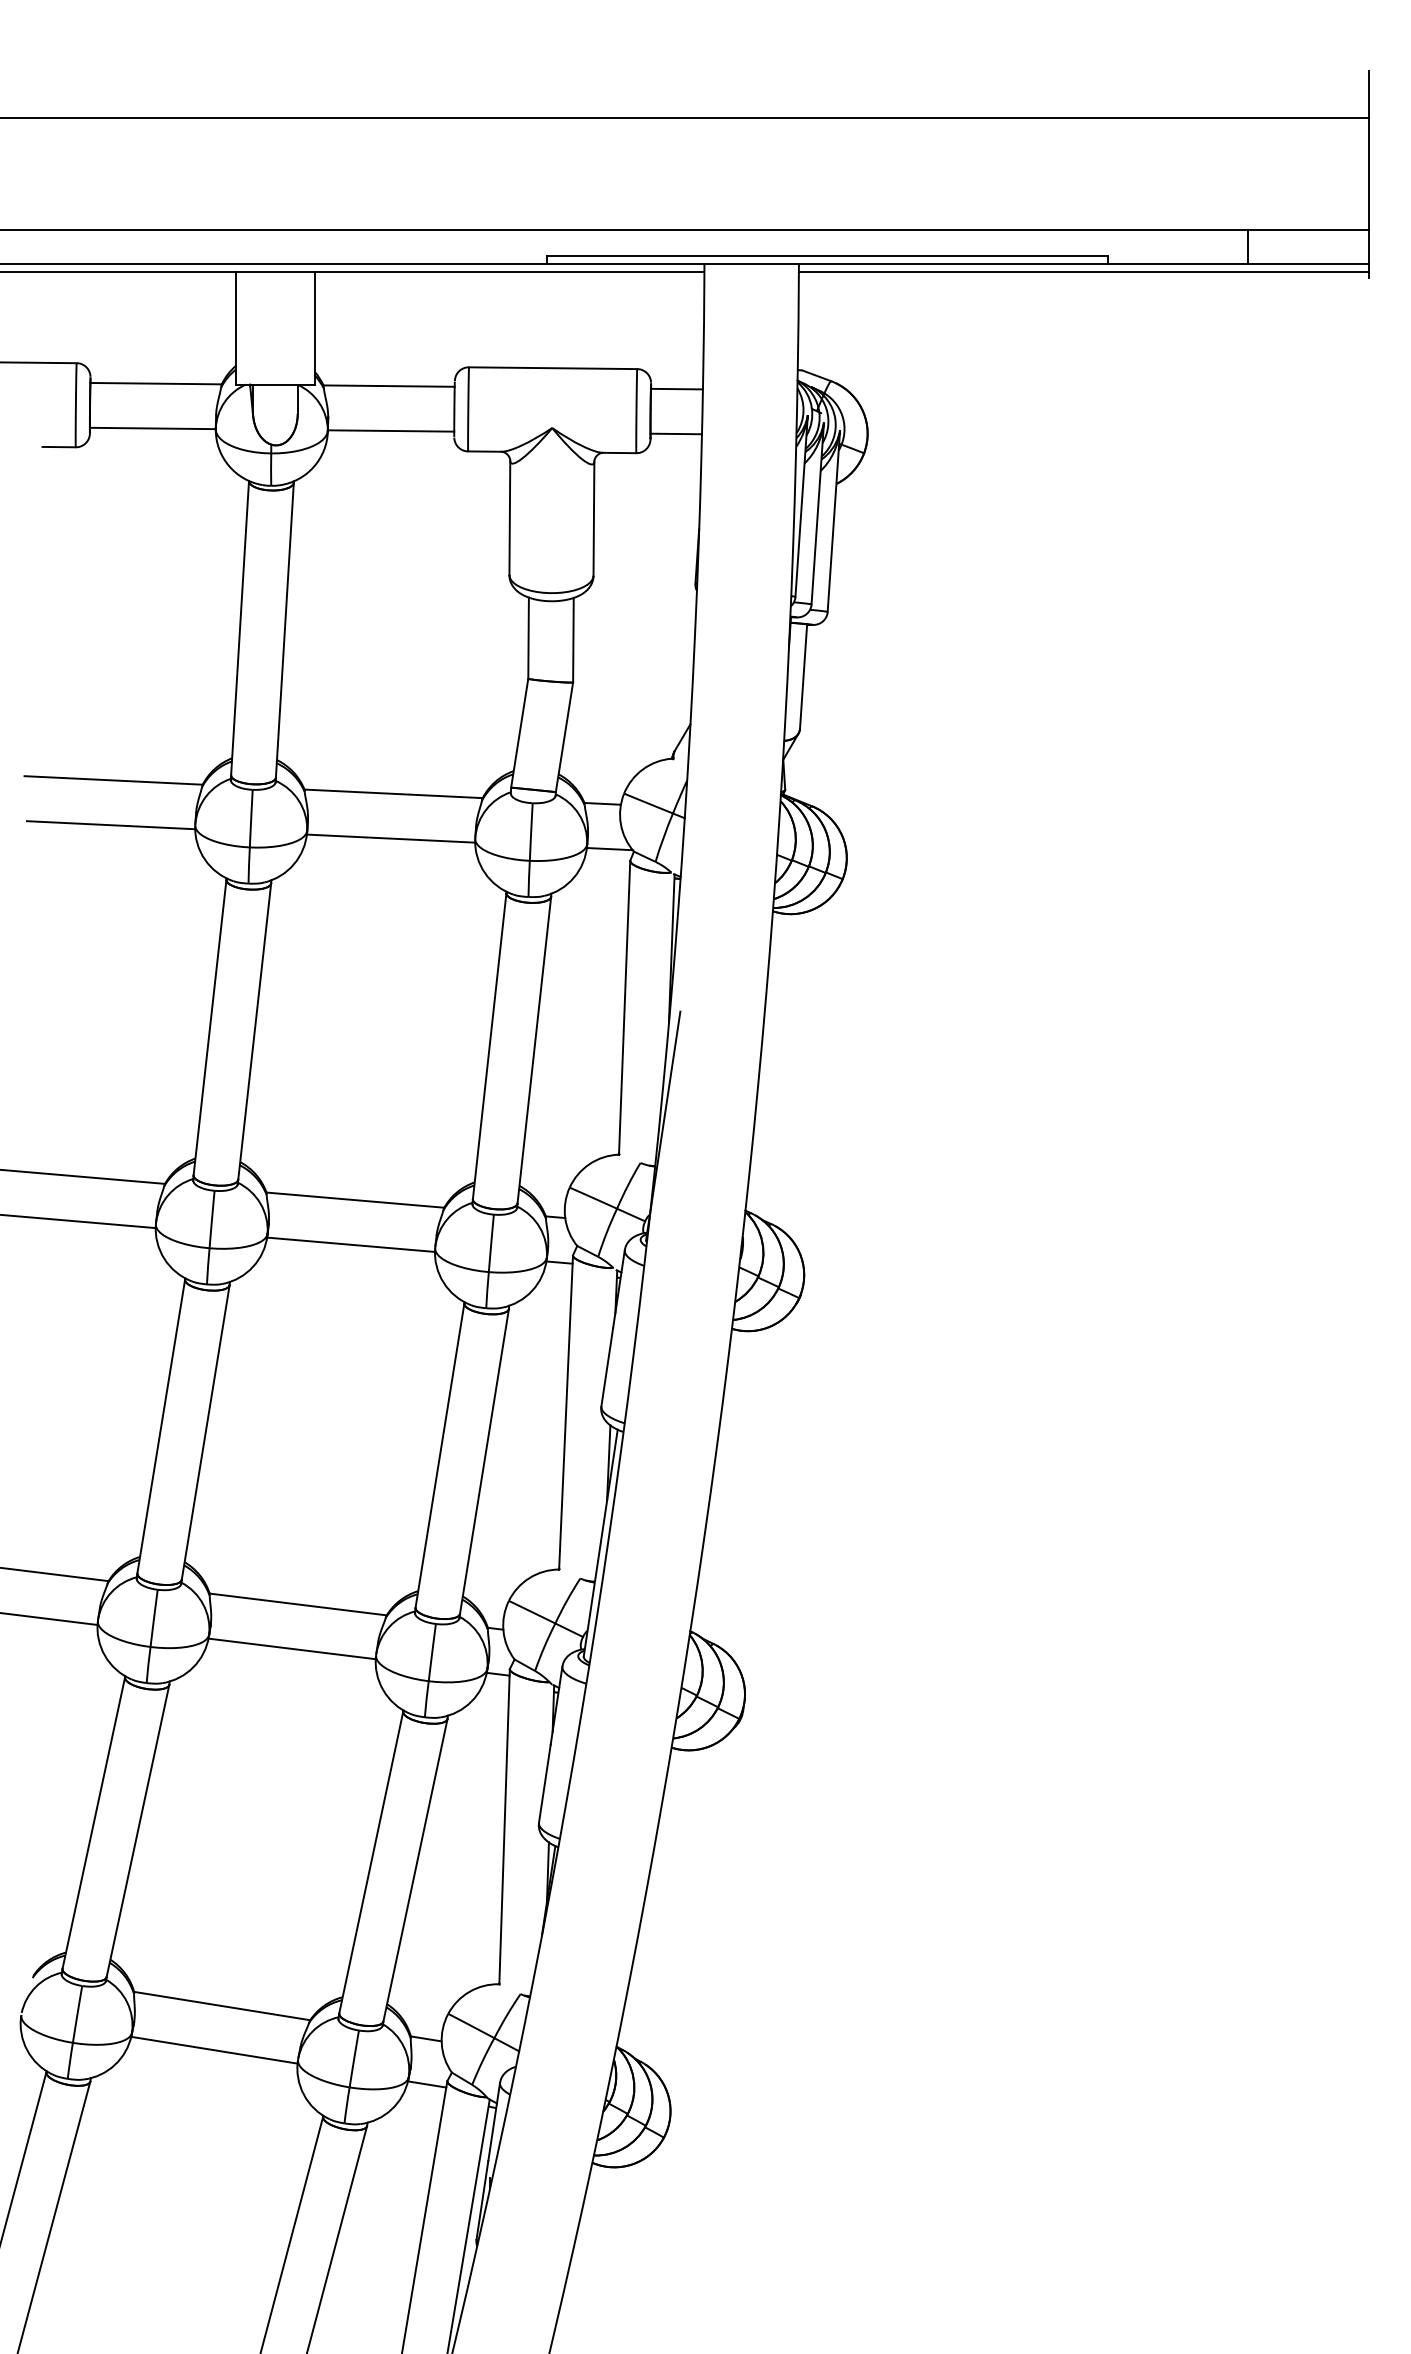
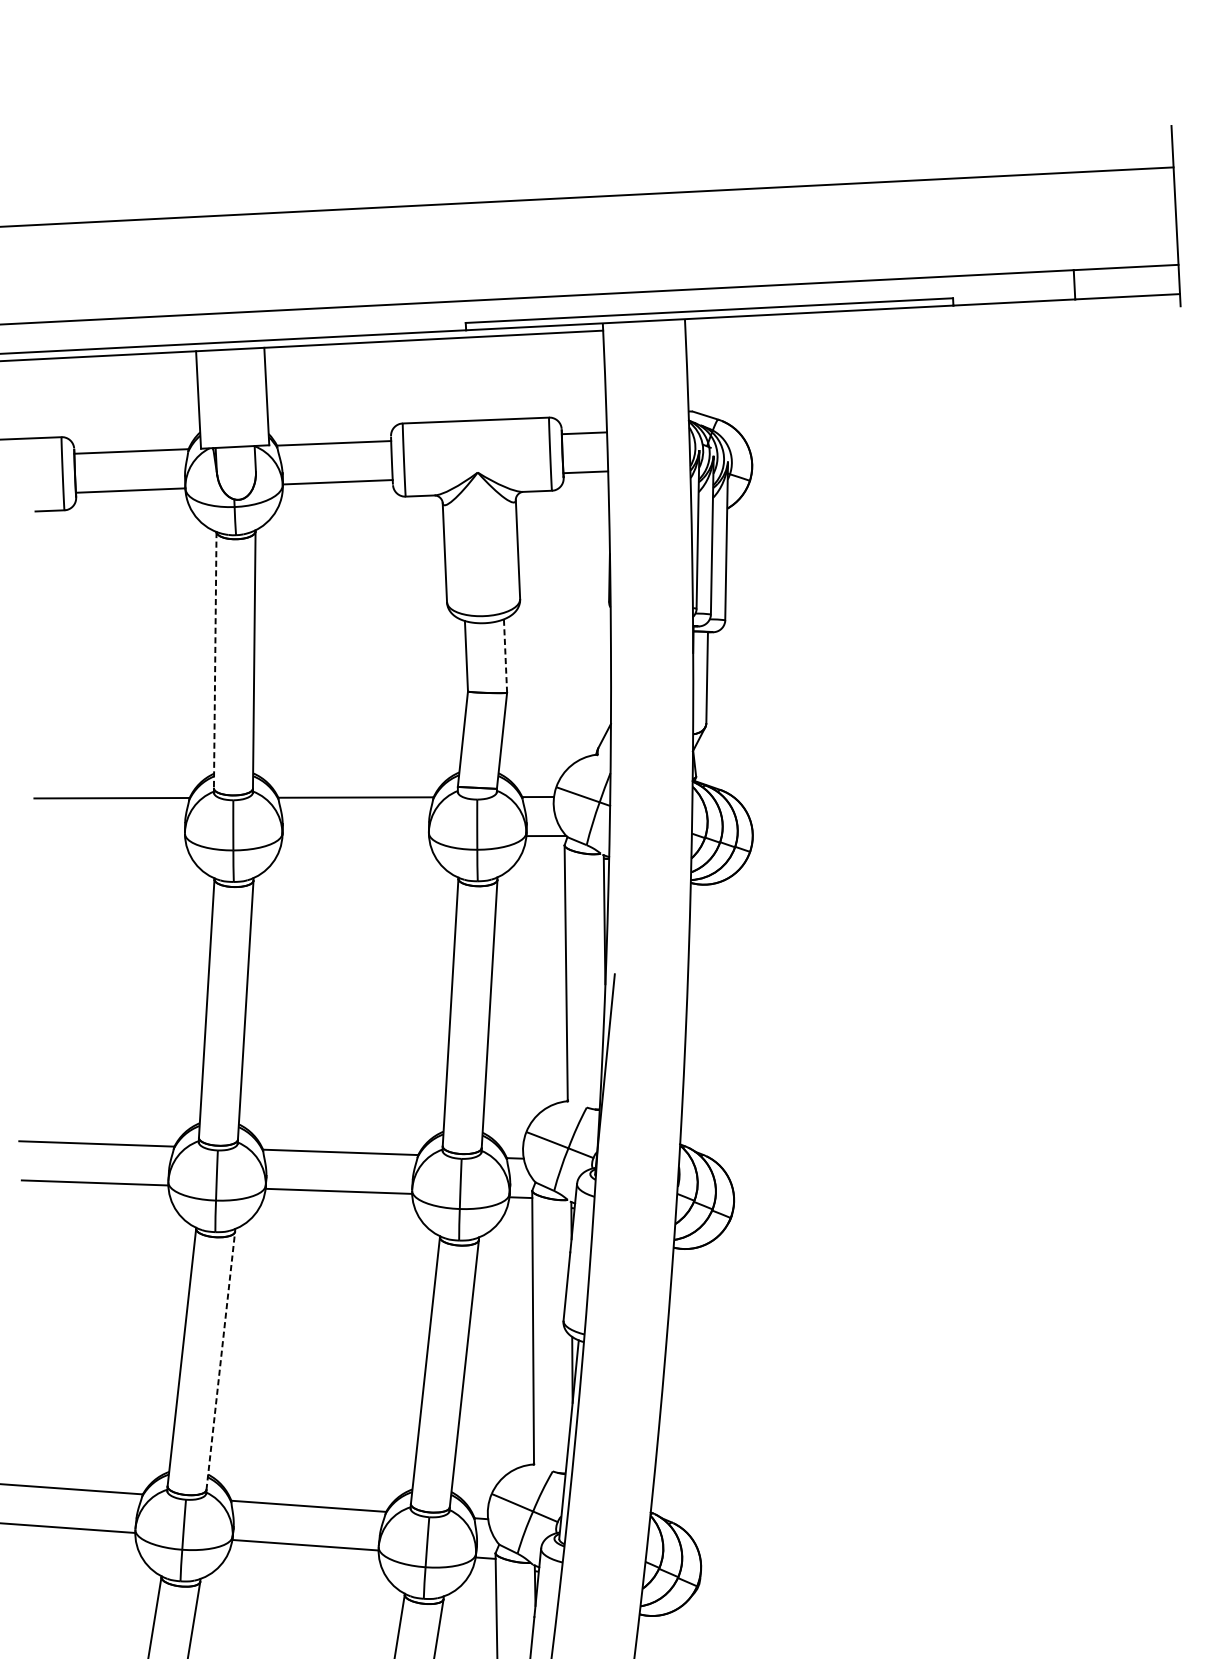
line: (1083, 272) -> (932, 314), removed
line: (240, 628) -> (215, 660), solid -> dashed
line: (573, 639) -> (505, 655), solid -> dashed
line: (110, 825) -> (111, 837), removed
line: (390, 838) -> (355, 836), removed
line: (205, 1431) -> (220, 1360), solid -> dashed

